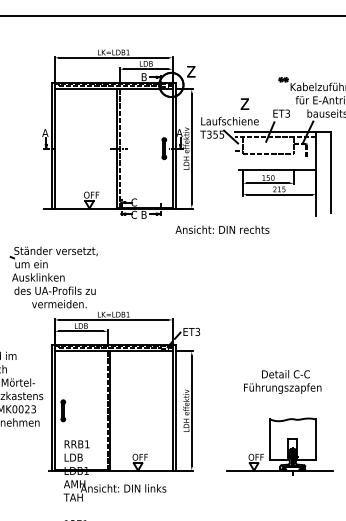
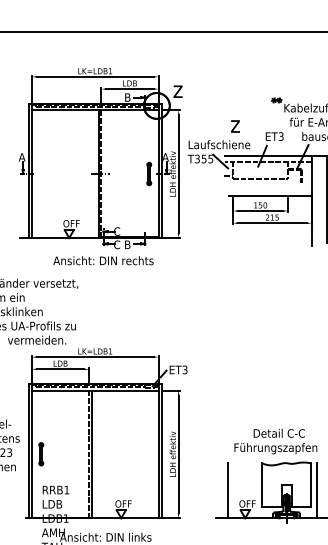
text: (222, 229) -> (103, 260), moved
text: (282, 381) -> (275, 441), moved
line: (238, 444) -> (228, 490), added
line: (321, 444) -> (317, 490), added

